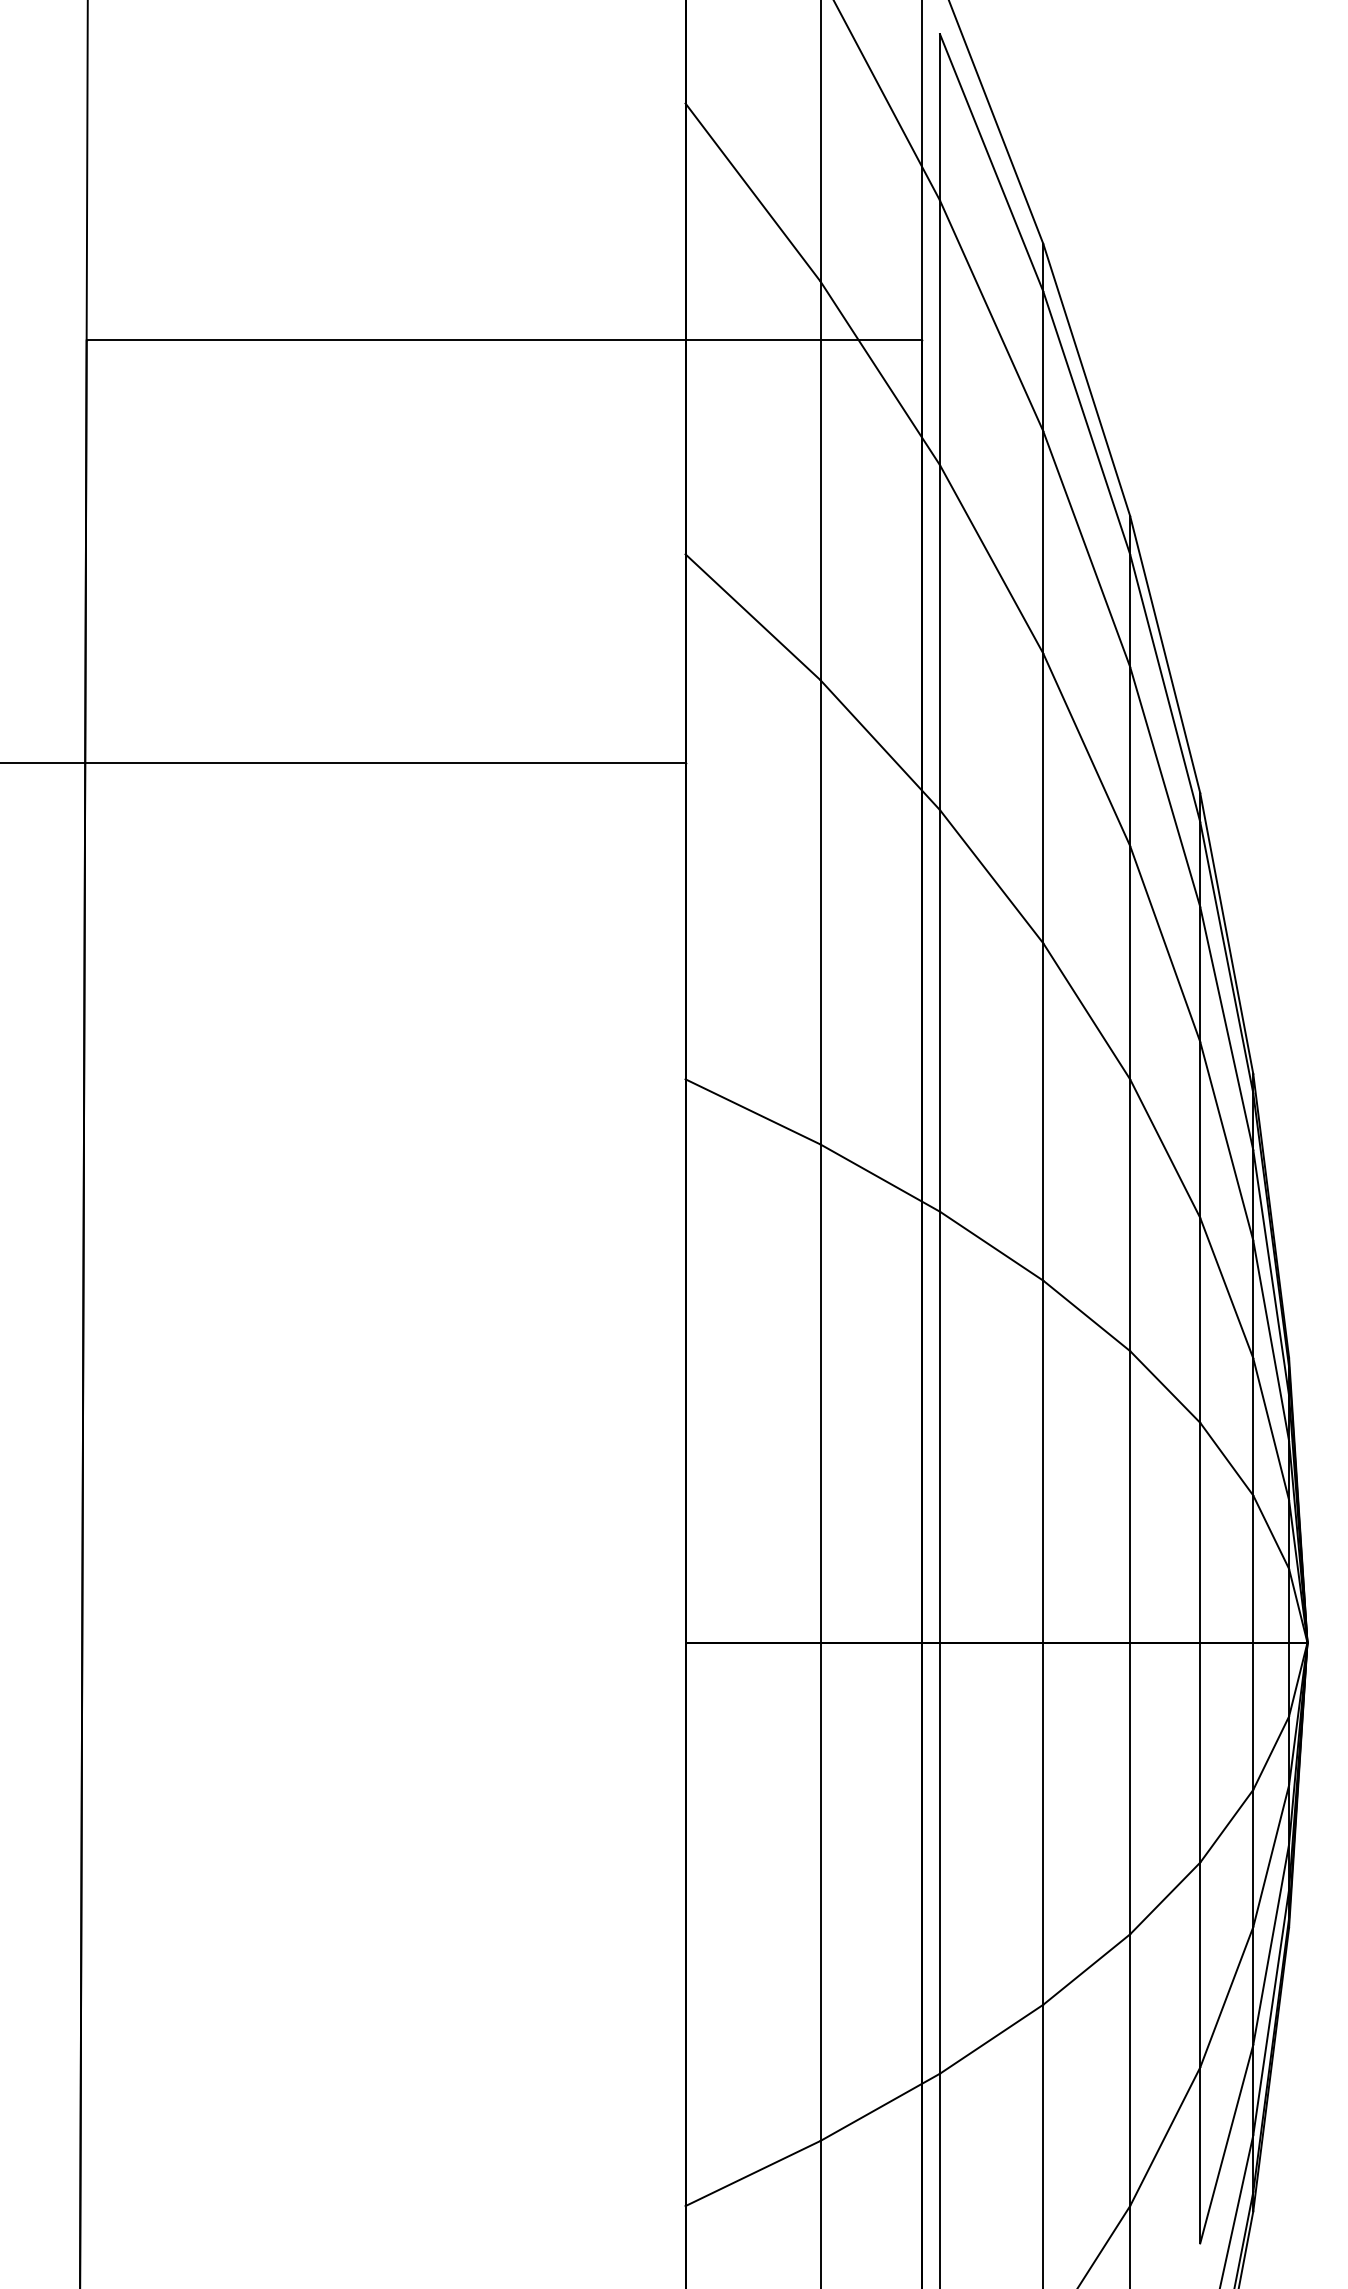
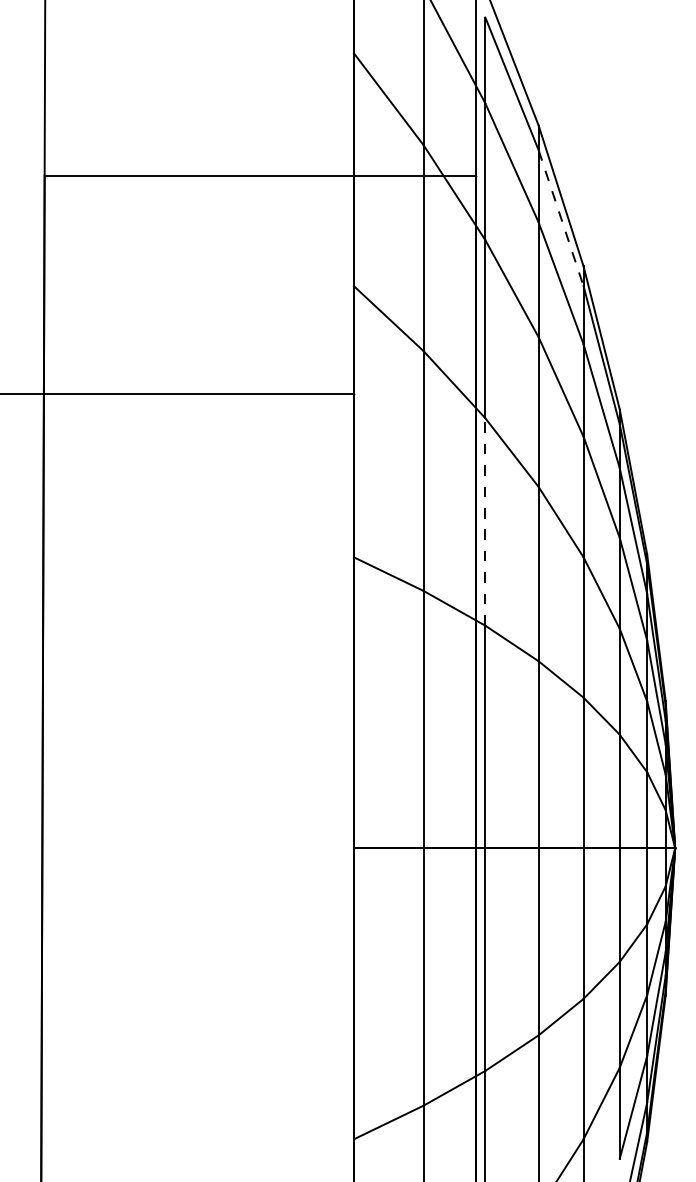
line: (1087, 423) -> (561, 218), solid -> dashed
line: (940, 1011) -> (485, 522), solid -> dashed

